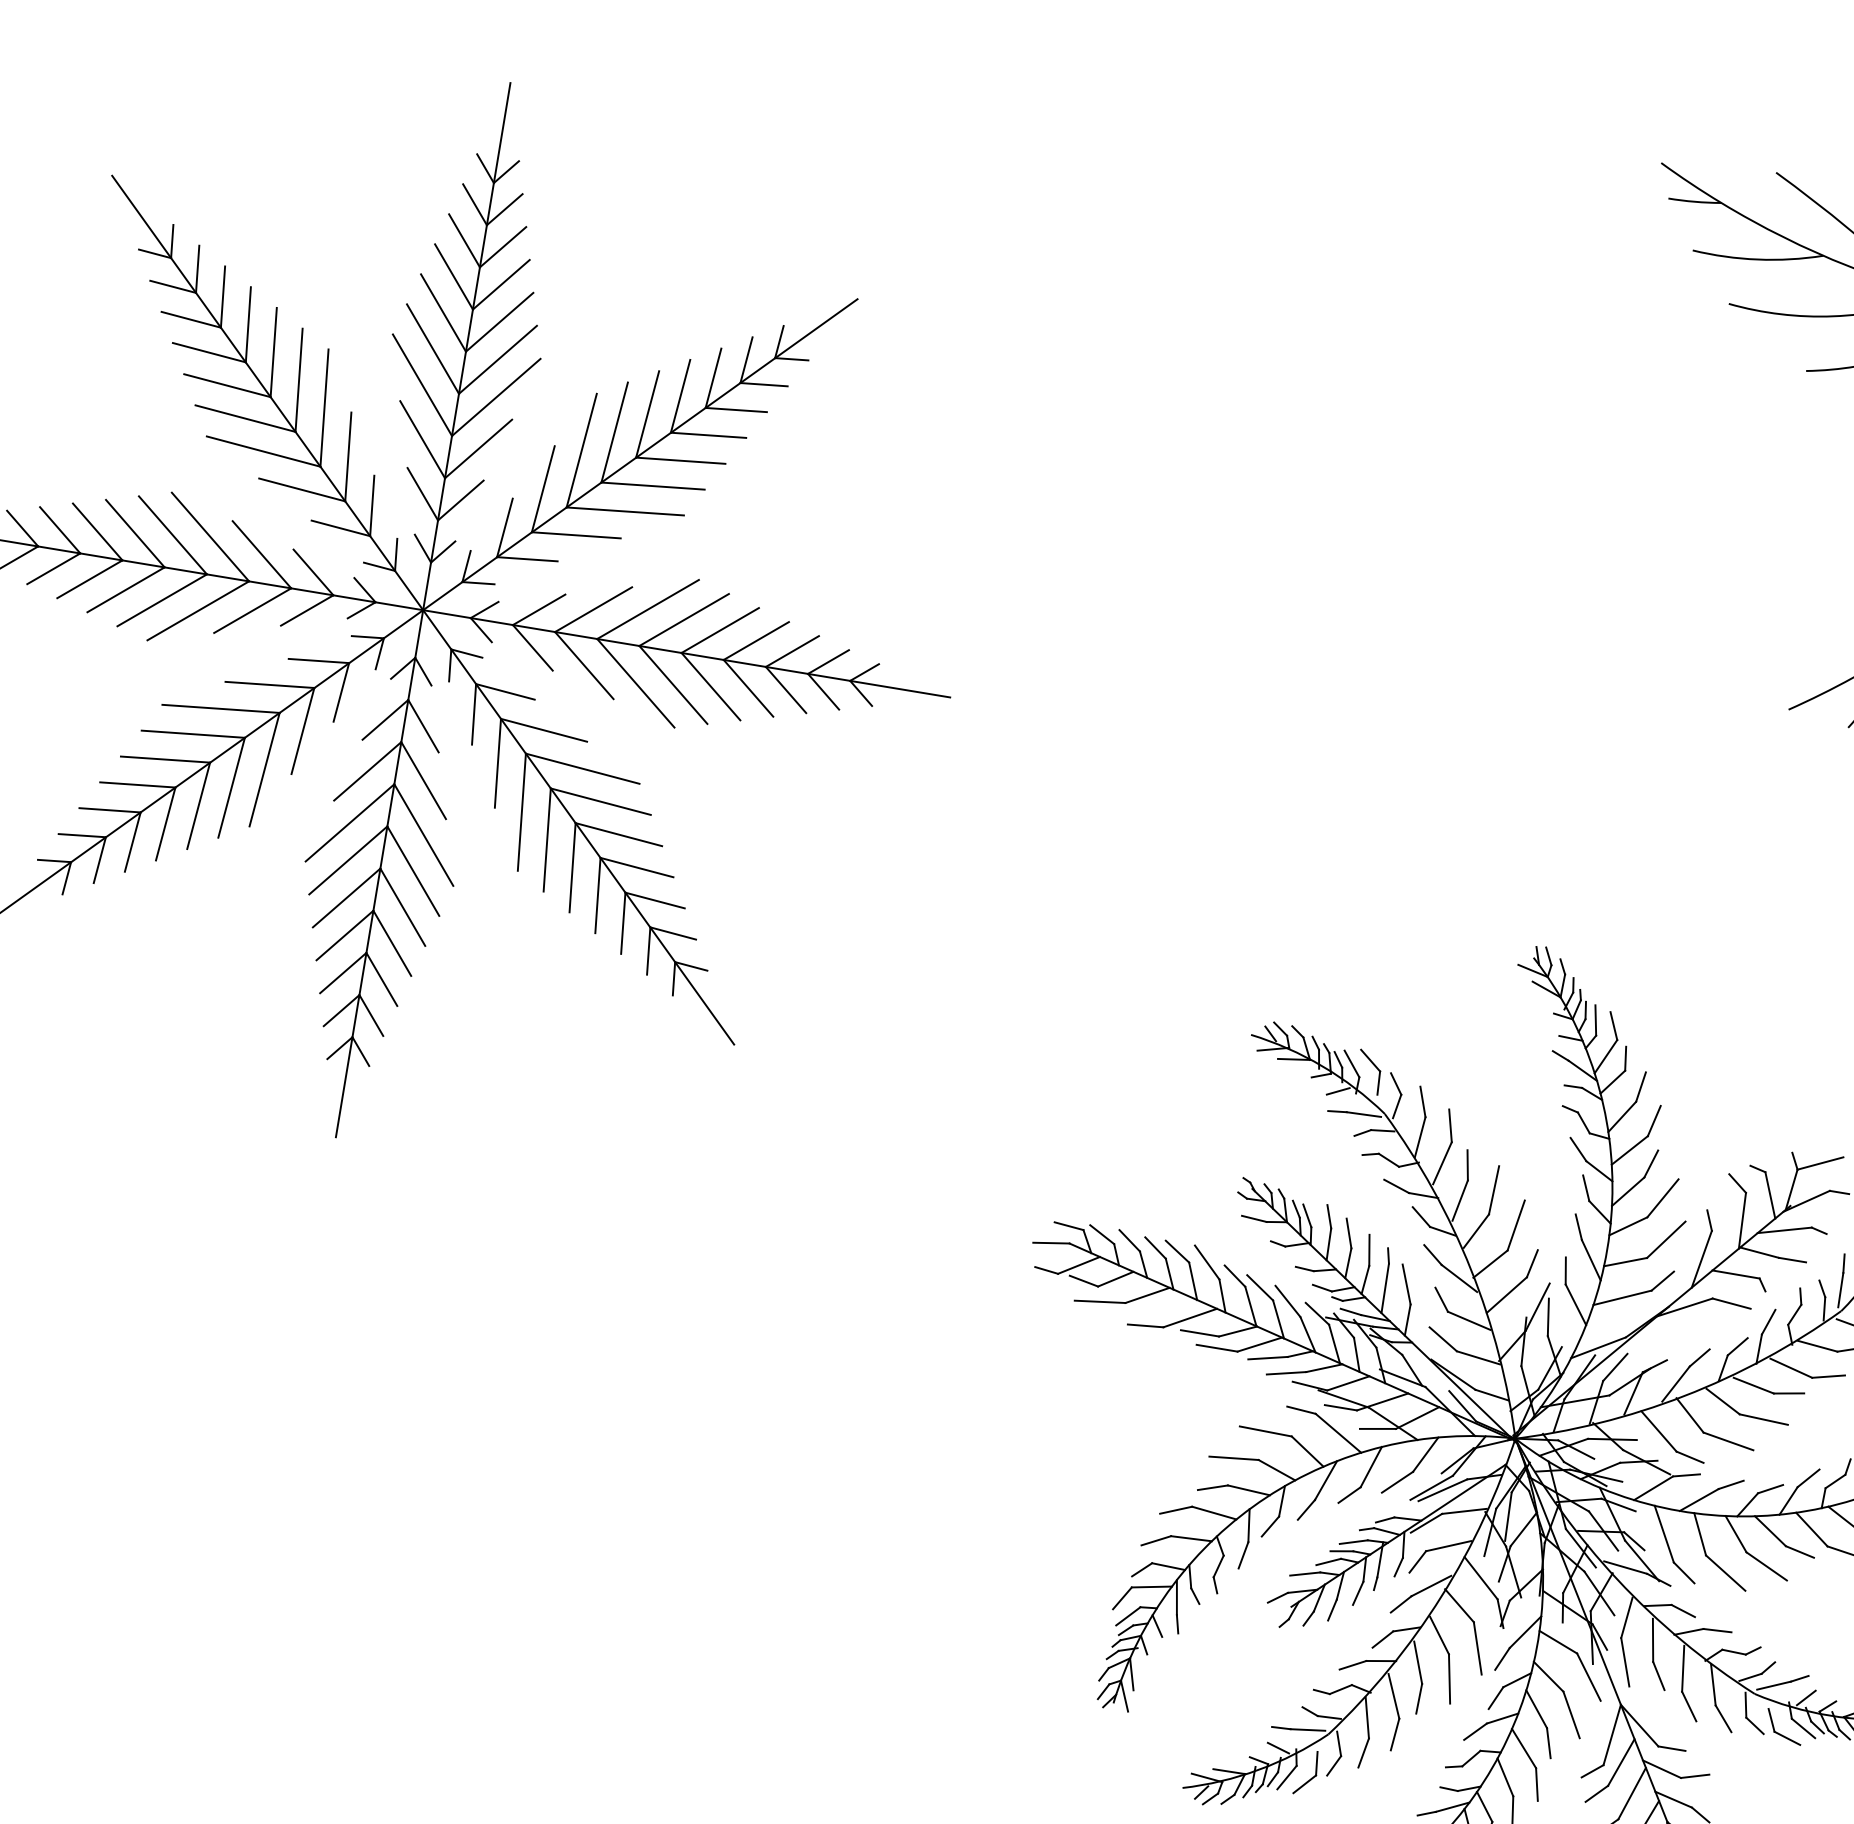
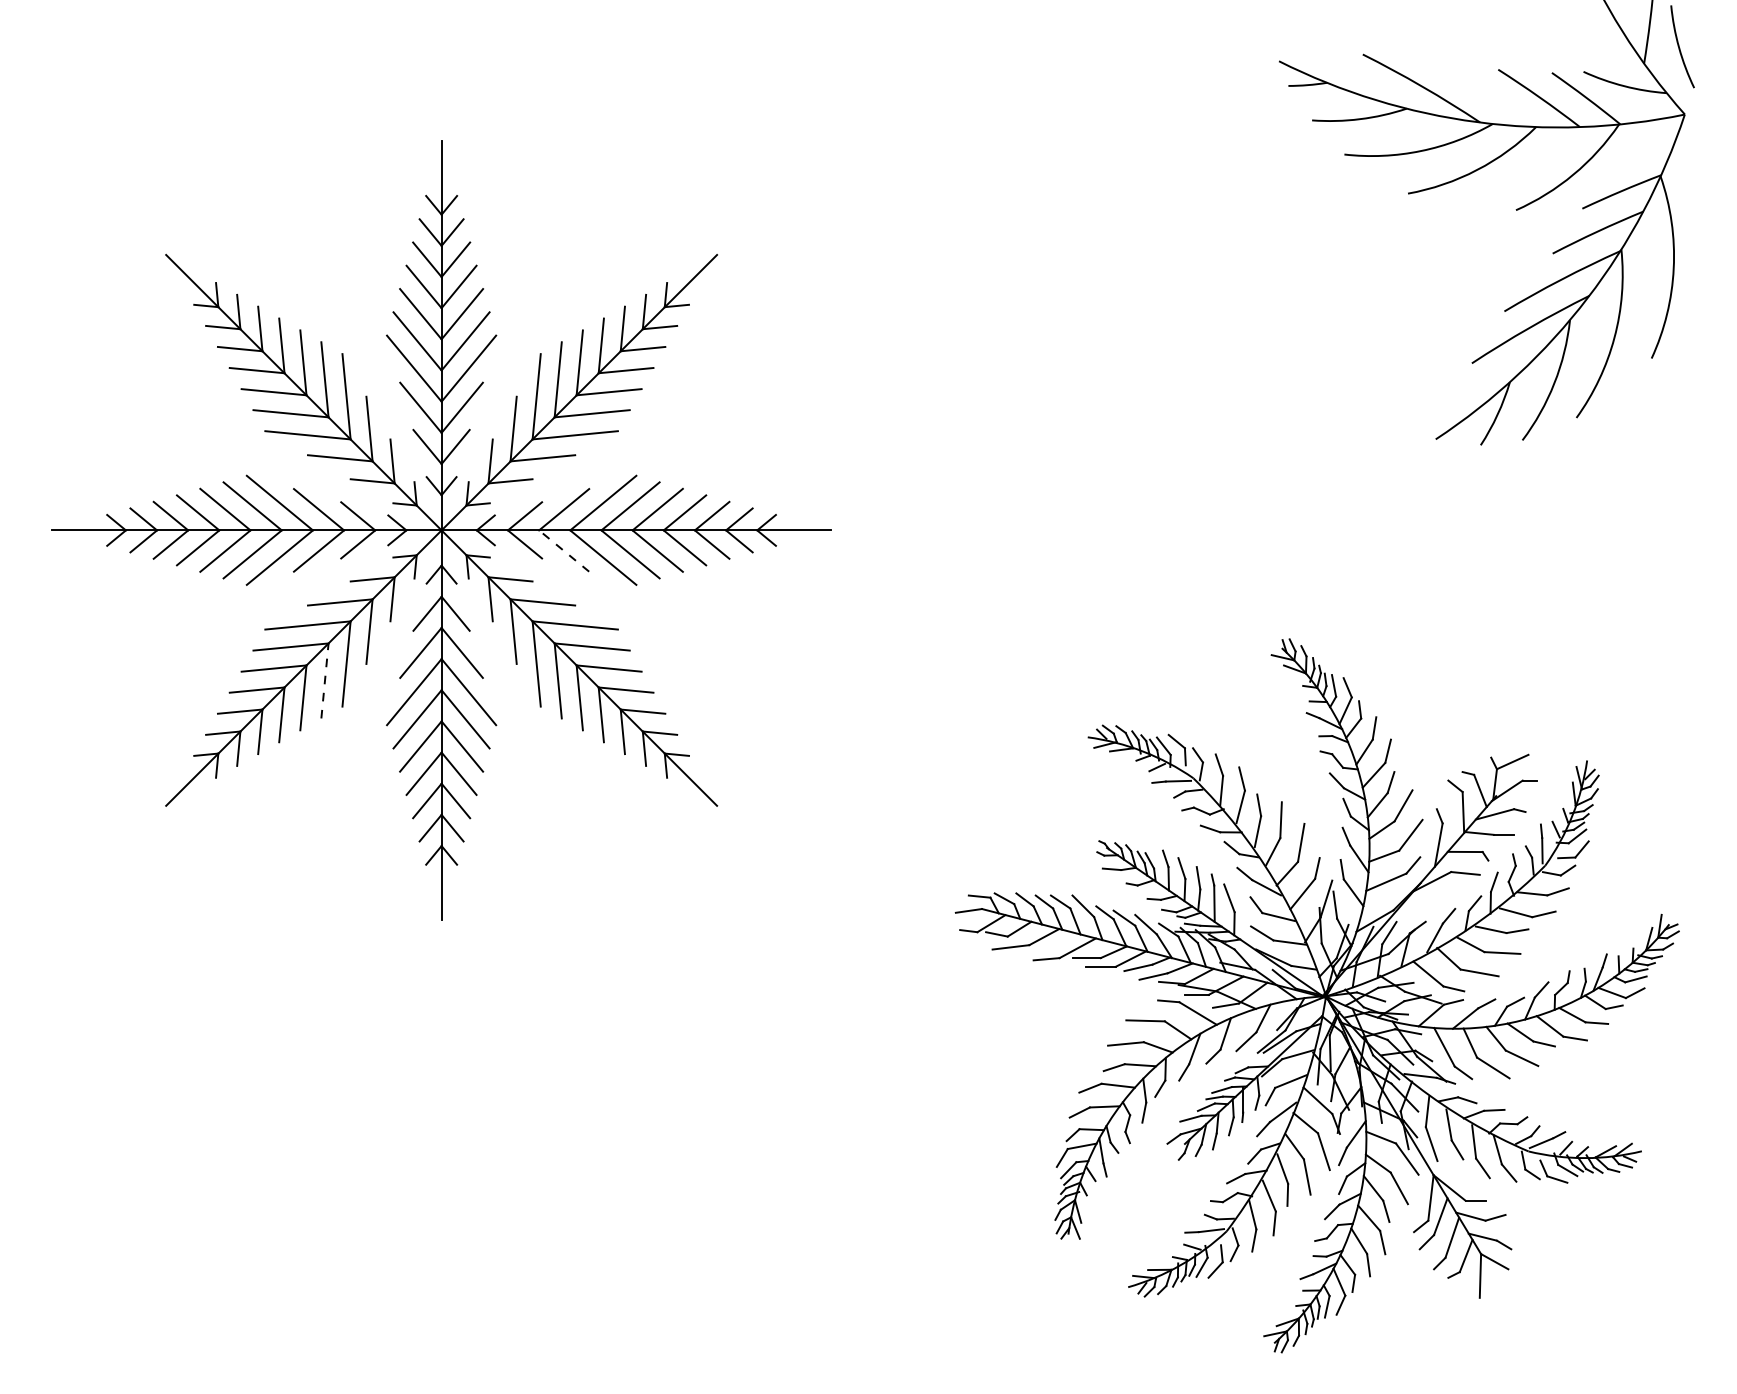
line: (583, 664) -> (563, 550), solid -> dashed
line: (231, 787) -> (324, 680), solid -> dashed

